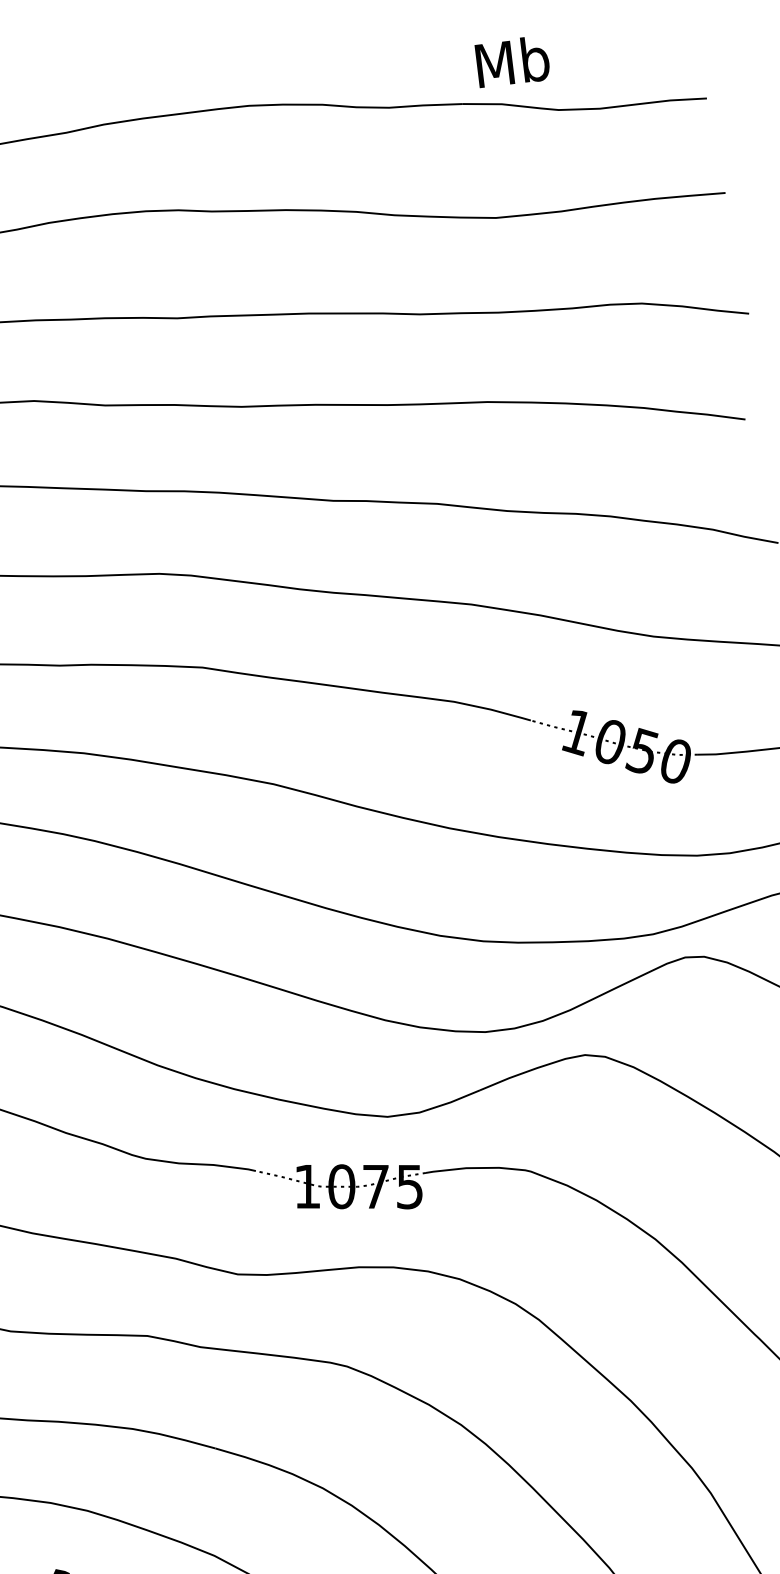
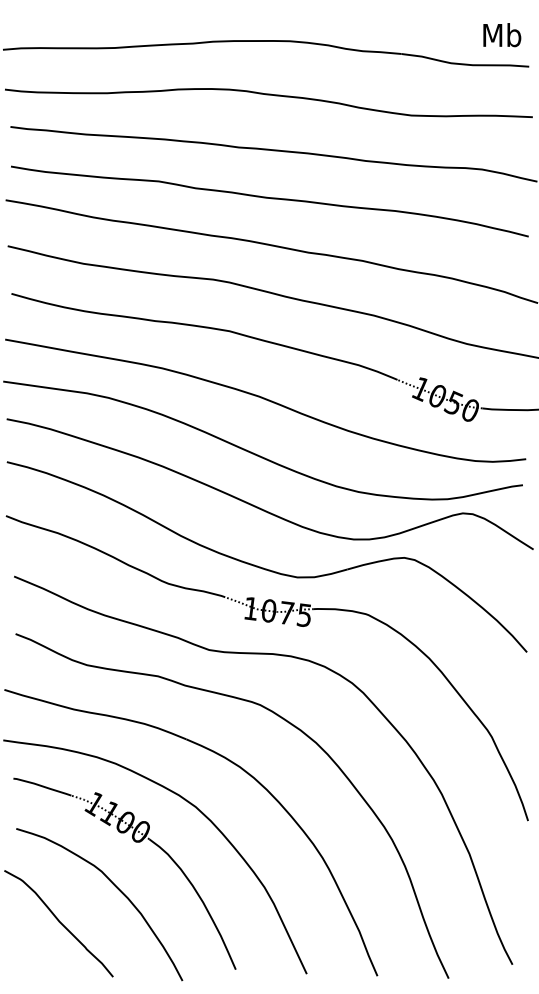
text: (513, 62) -> (502, 35), moved

